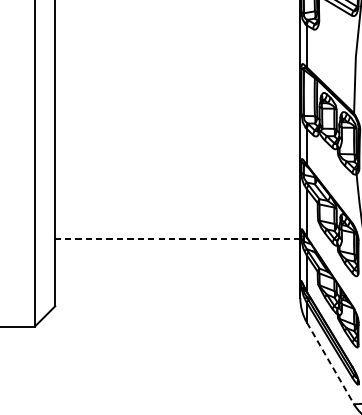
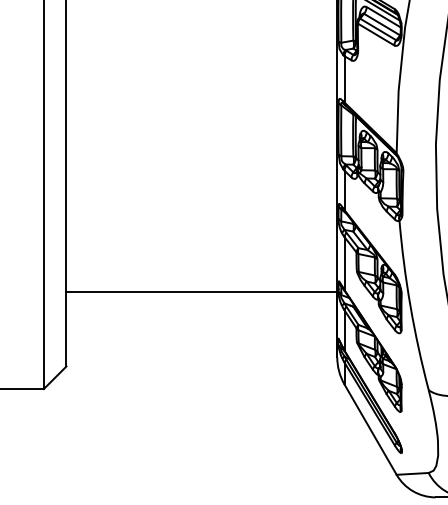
line: (177, 239) -> (201, 292), dashed -> solid
line: (330, 364) -> (370, 430), dashed -> solid

